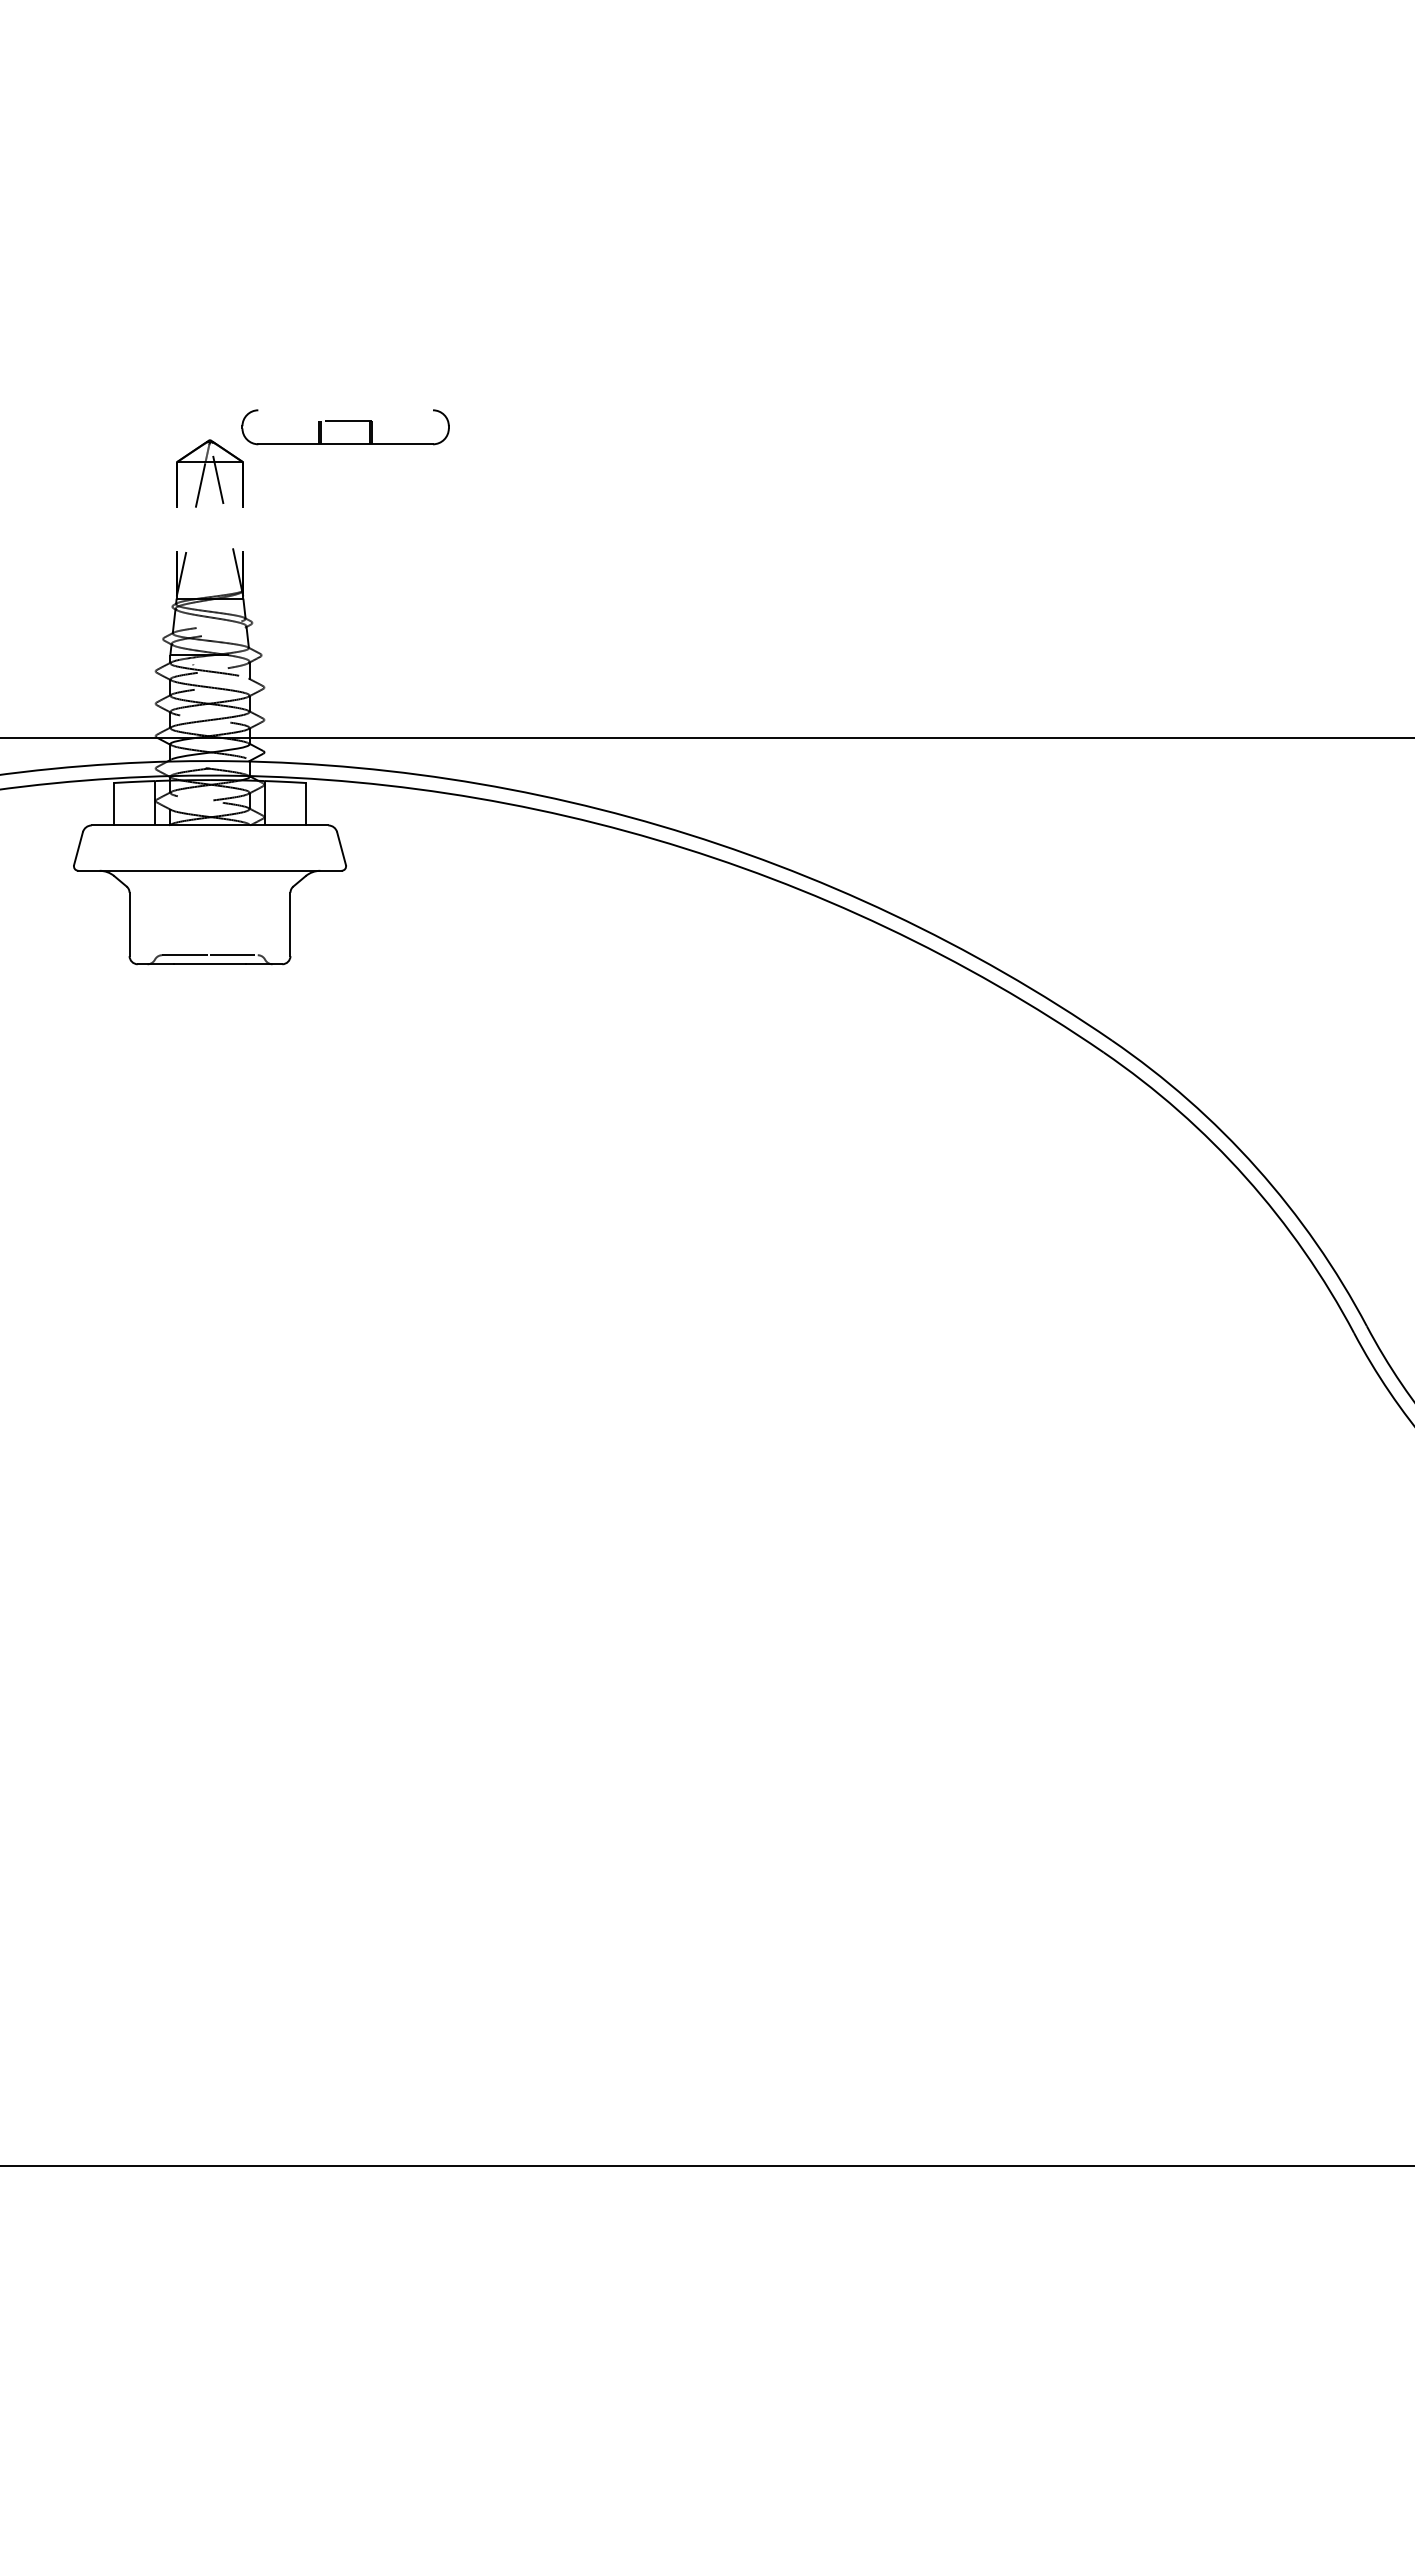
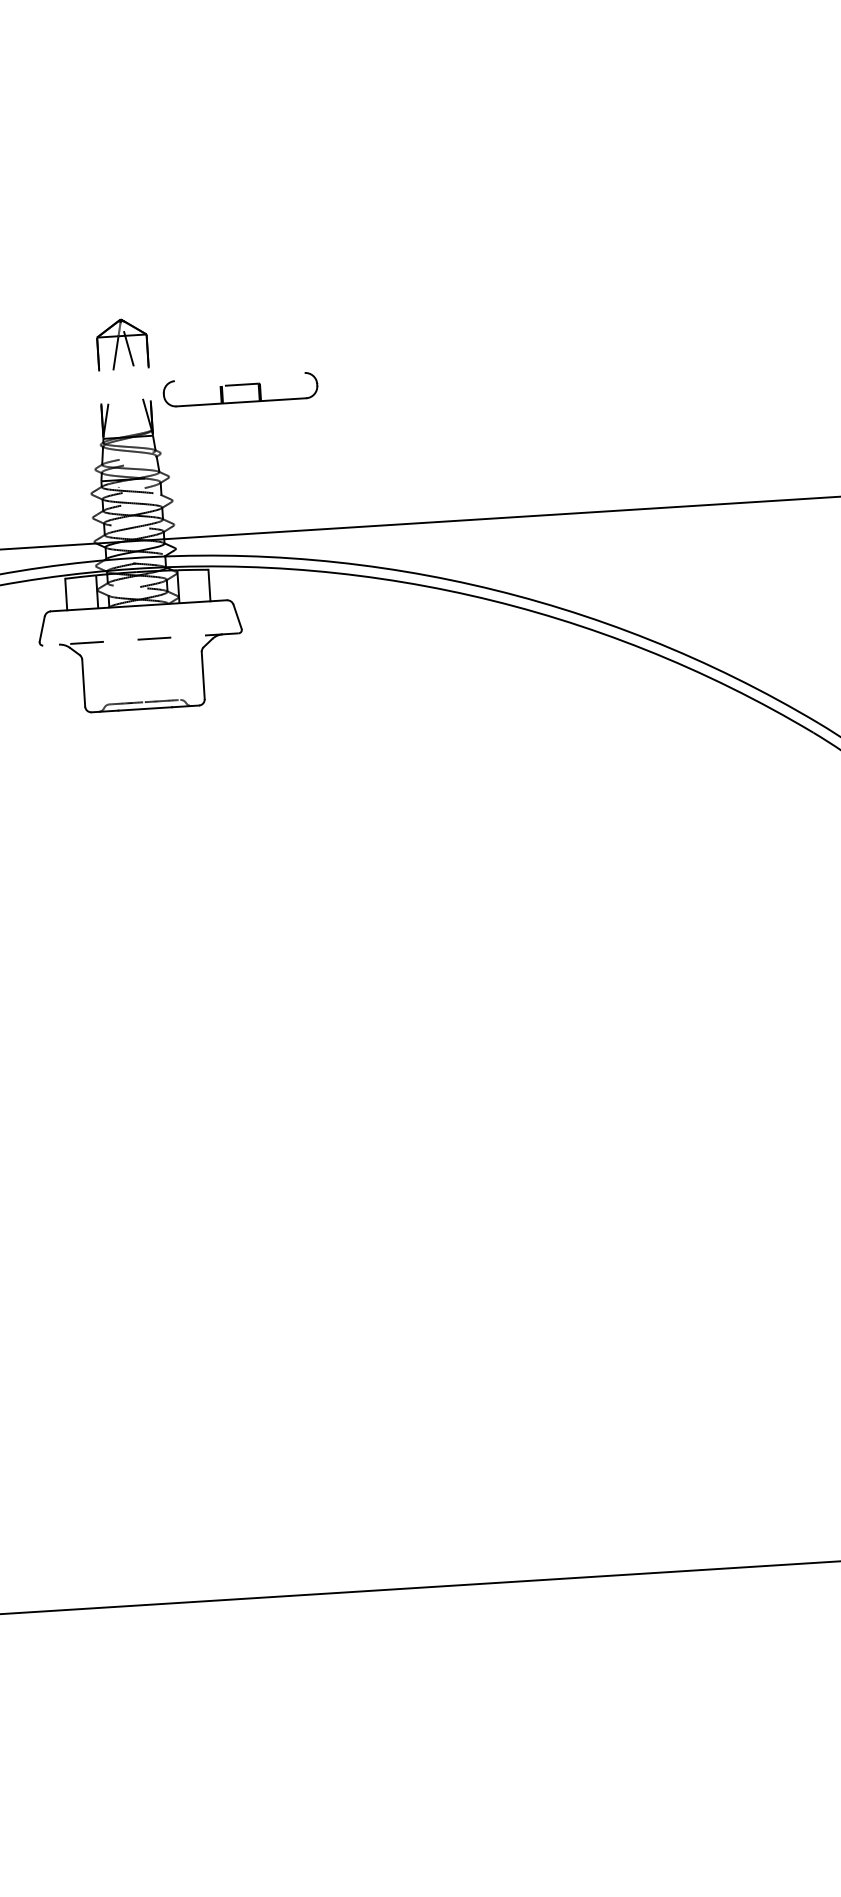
part: (345, 427) -> (240, 389), moved
line: (210, 870) -> (141, 639), solid -> dashed

